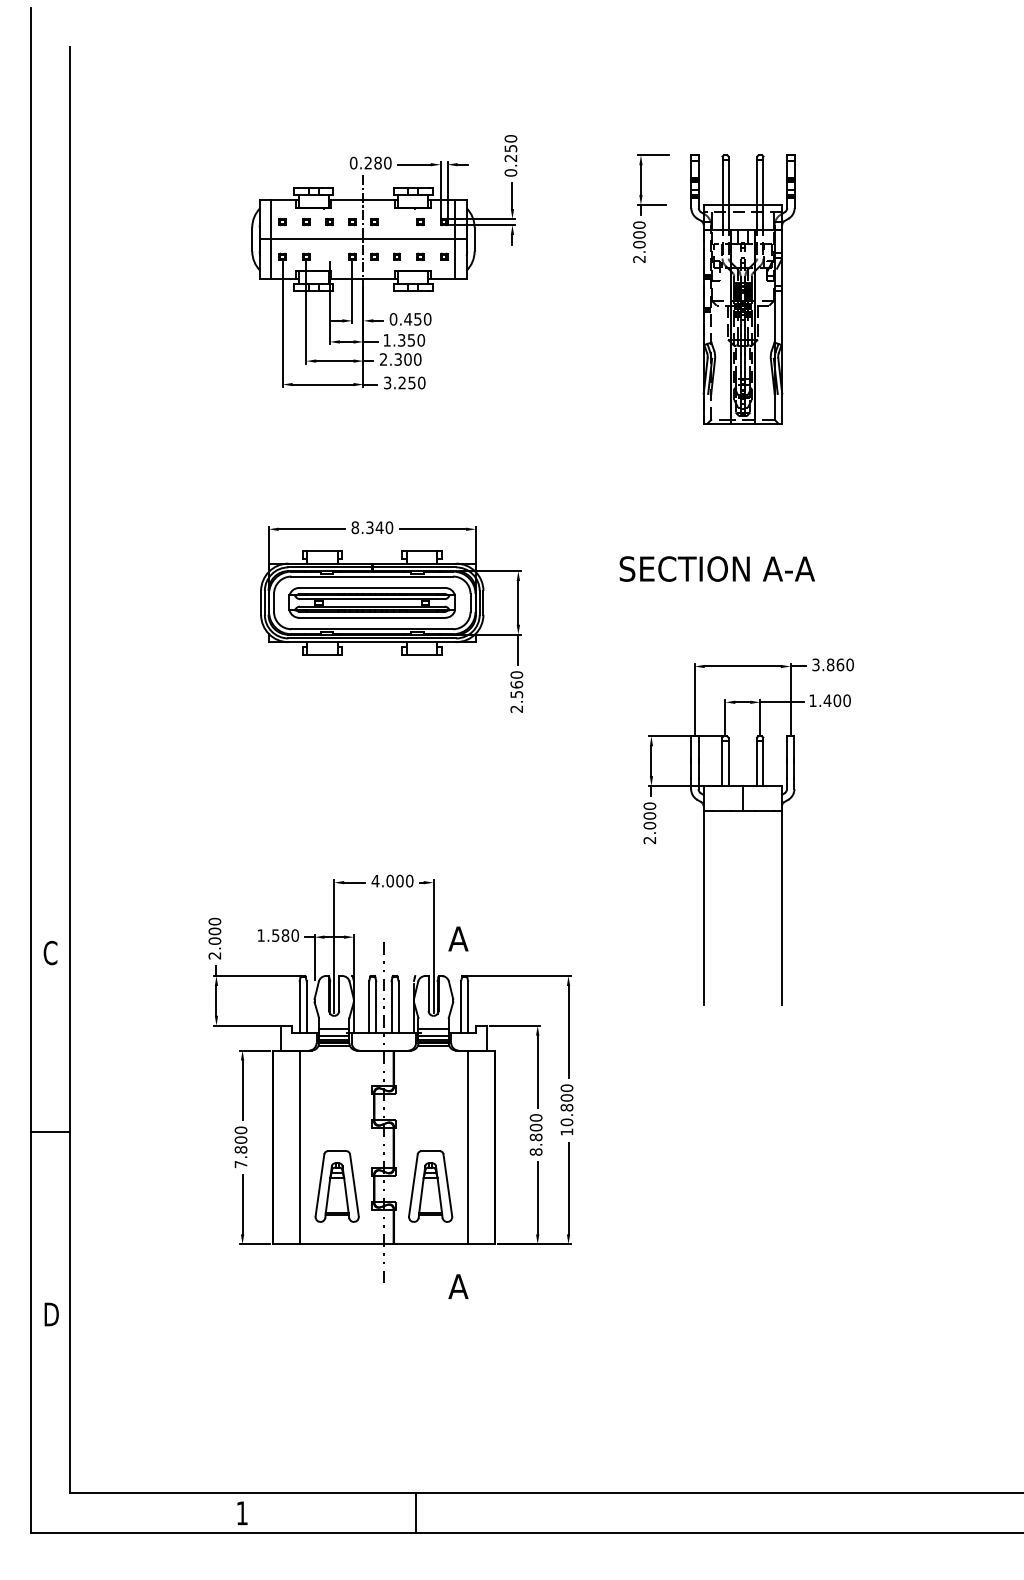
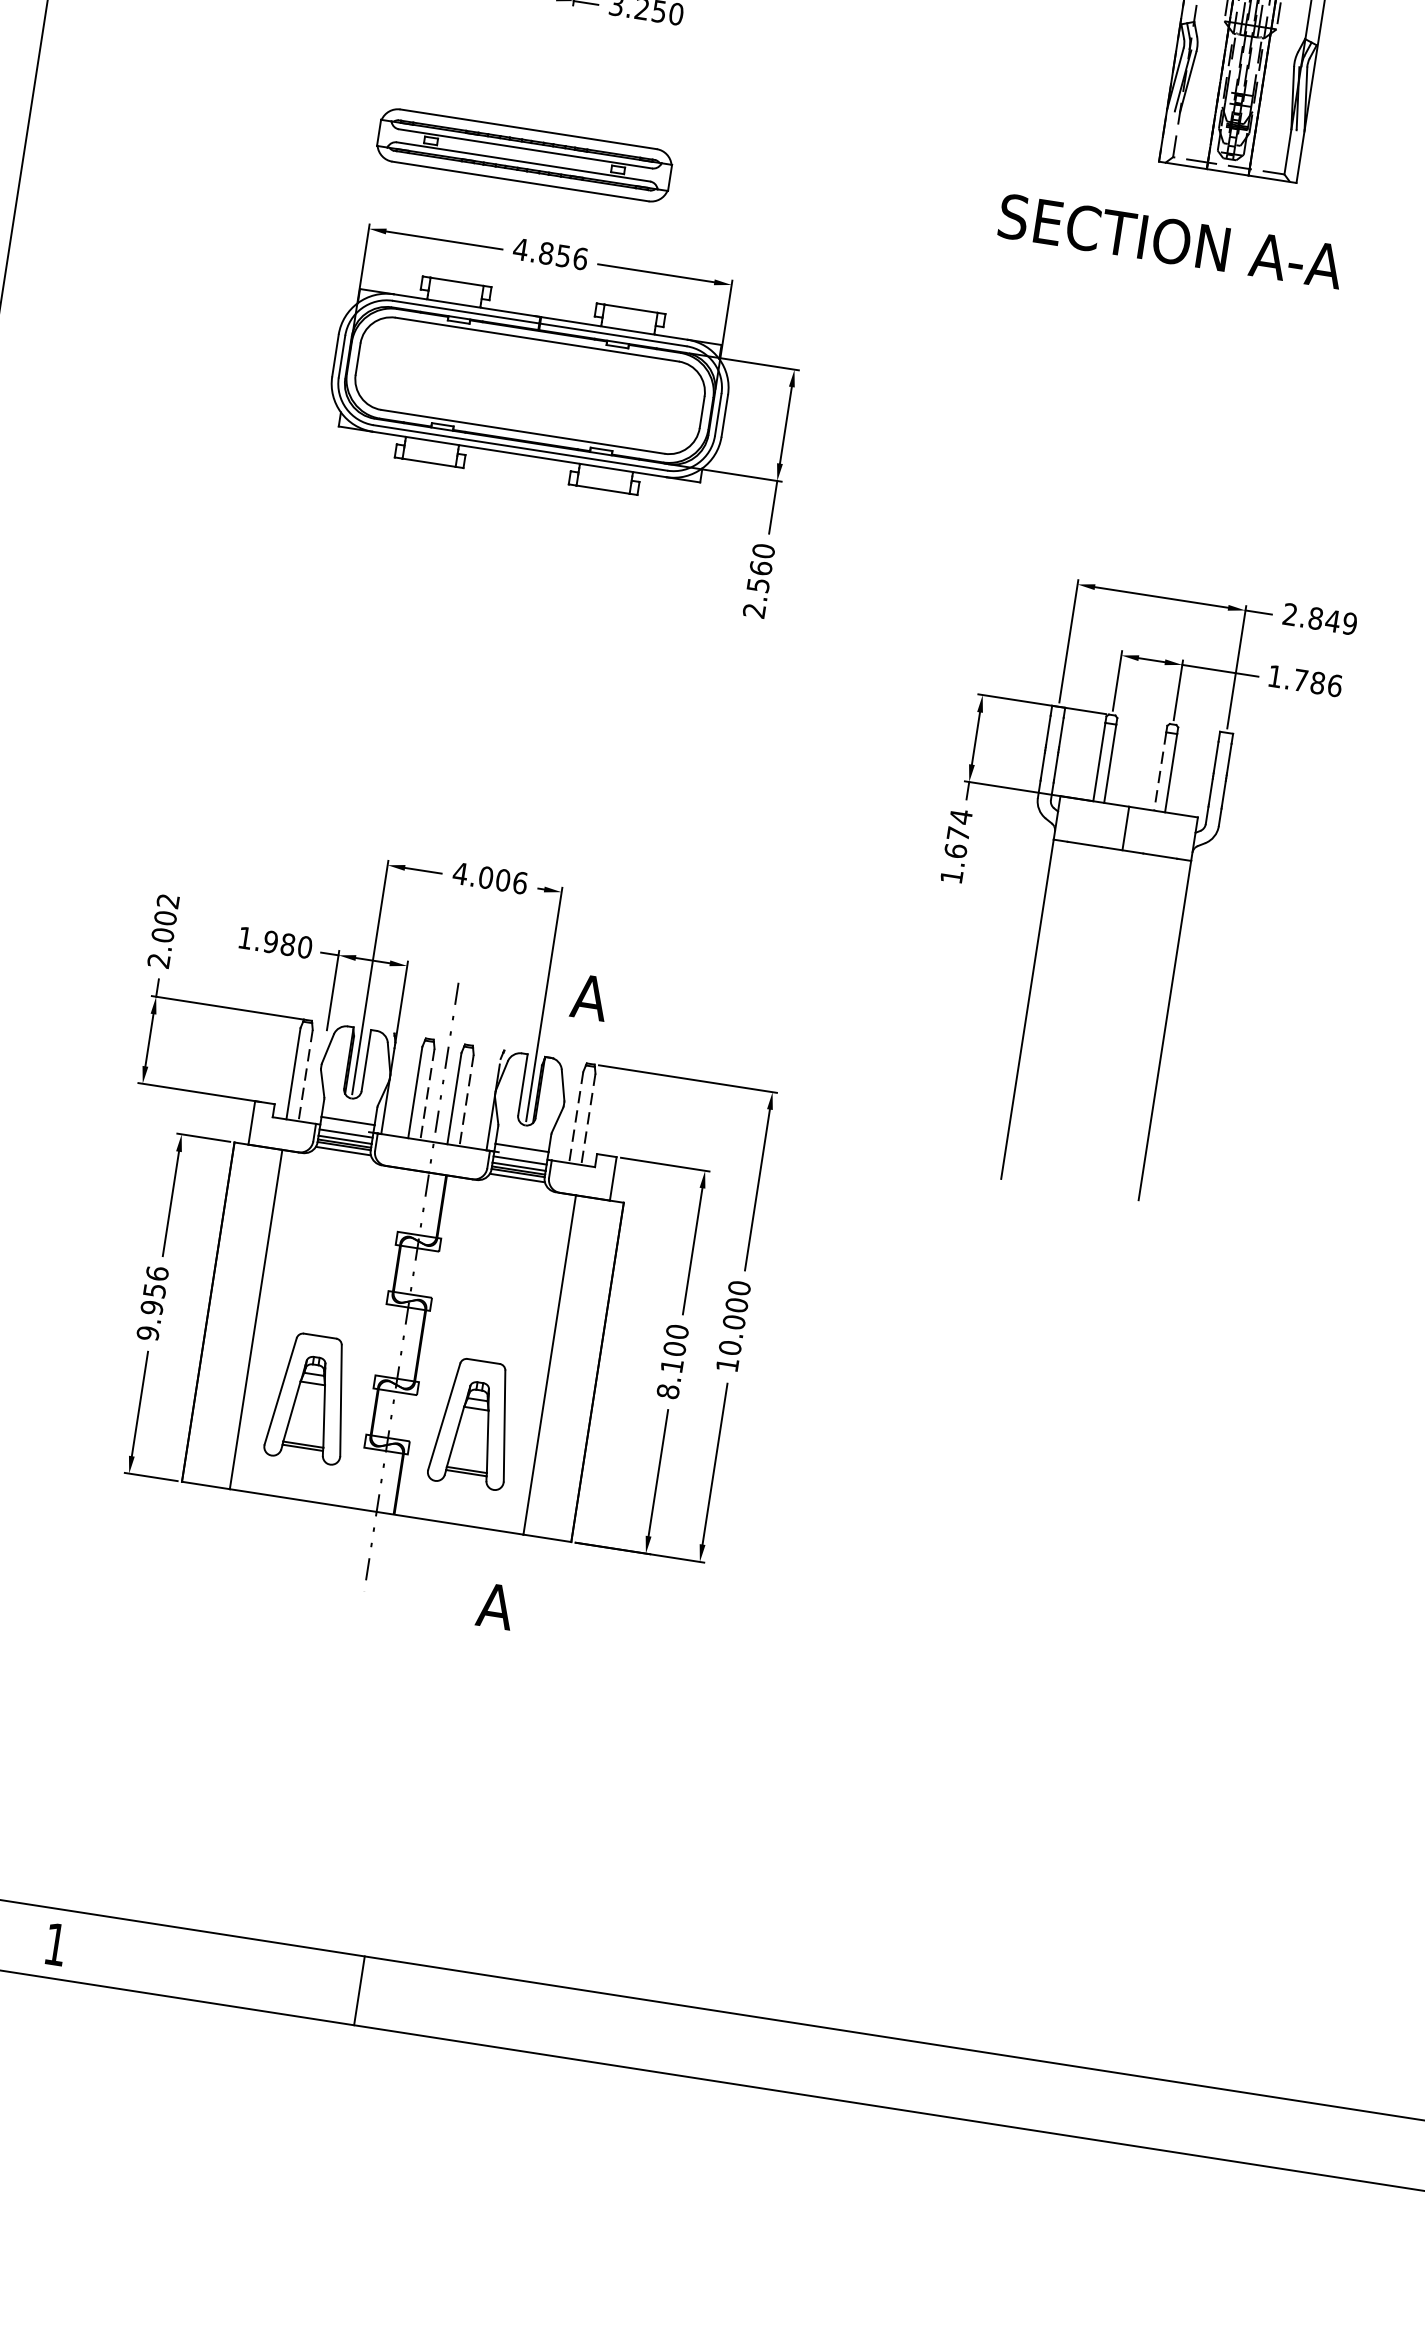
text: (372, 527) -> (550, 253), 8.340 -> 4.856
text: (716, 568) -> (1169, 240), moved
part: (371, 602) -> (523, 154), moved
text: (832, 664) -> (1319, 618), 3.860 -> 2.849
text: (836, 700) -> (1316, 682), 1.400 -> 1.786
line: (757, 764) -> (1160, 773), solid -> dashed
text: (649, 823) -> (955, 847), 2.000 -> 1.674
text: (409, 880) -> (520, 881), 4.000 -> 4.006
text: (214, 921) -> (167, 900), 2.000 -> 2.002
text: (275, 935) -> (270, 941), 1.580 -> 1.980
line: (306, 1007) -> (305, 1076), solid -> dashed
line: (376, 1007) -> (427, 1095), solid -> dashed
line: (398, 1007) -> (466, 1101), solid -> dashed
line: (461, 1007) -> (576, 1118), solid -> dashed
line: (468, 1007) -> (588, 1120), solid -> dashed
text: (567, 1107) -> (735, 1322), 10.800 -> 10.000
text: (535, 1137) -> (671, 1365), 8.800 -> 8.100
text: (240, 1147) -> (151, 1303), 7.800 -> 9.956

